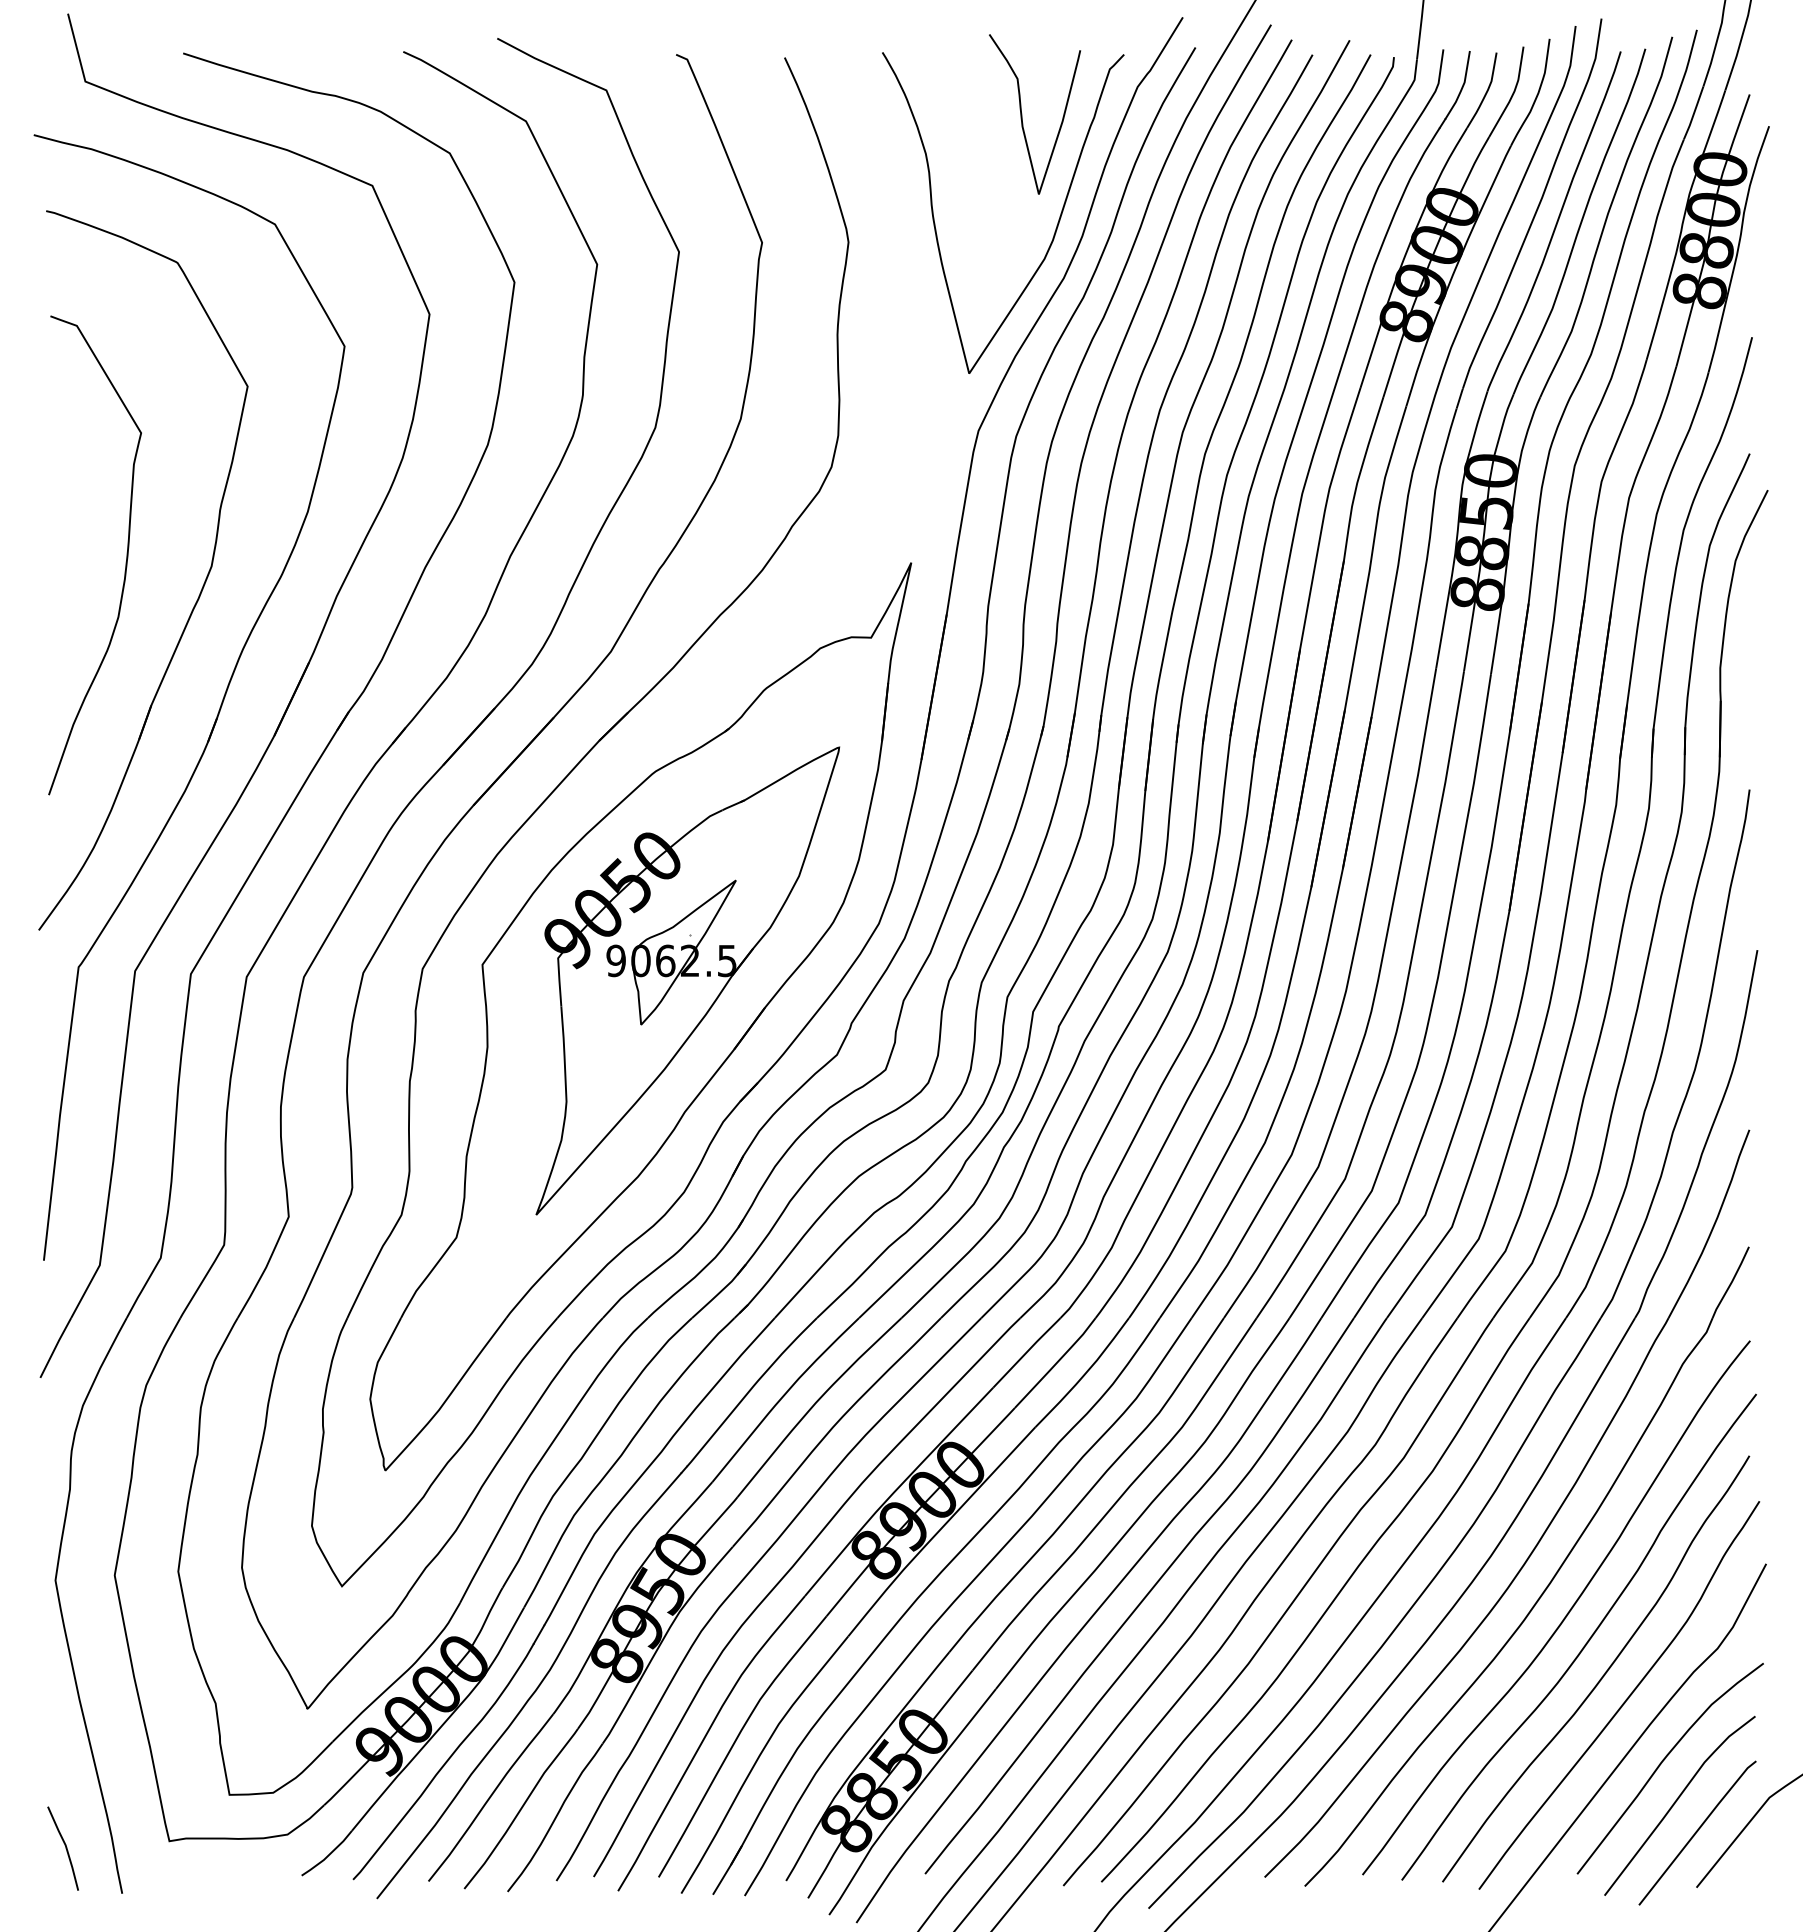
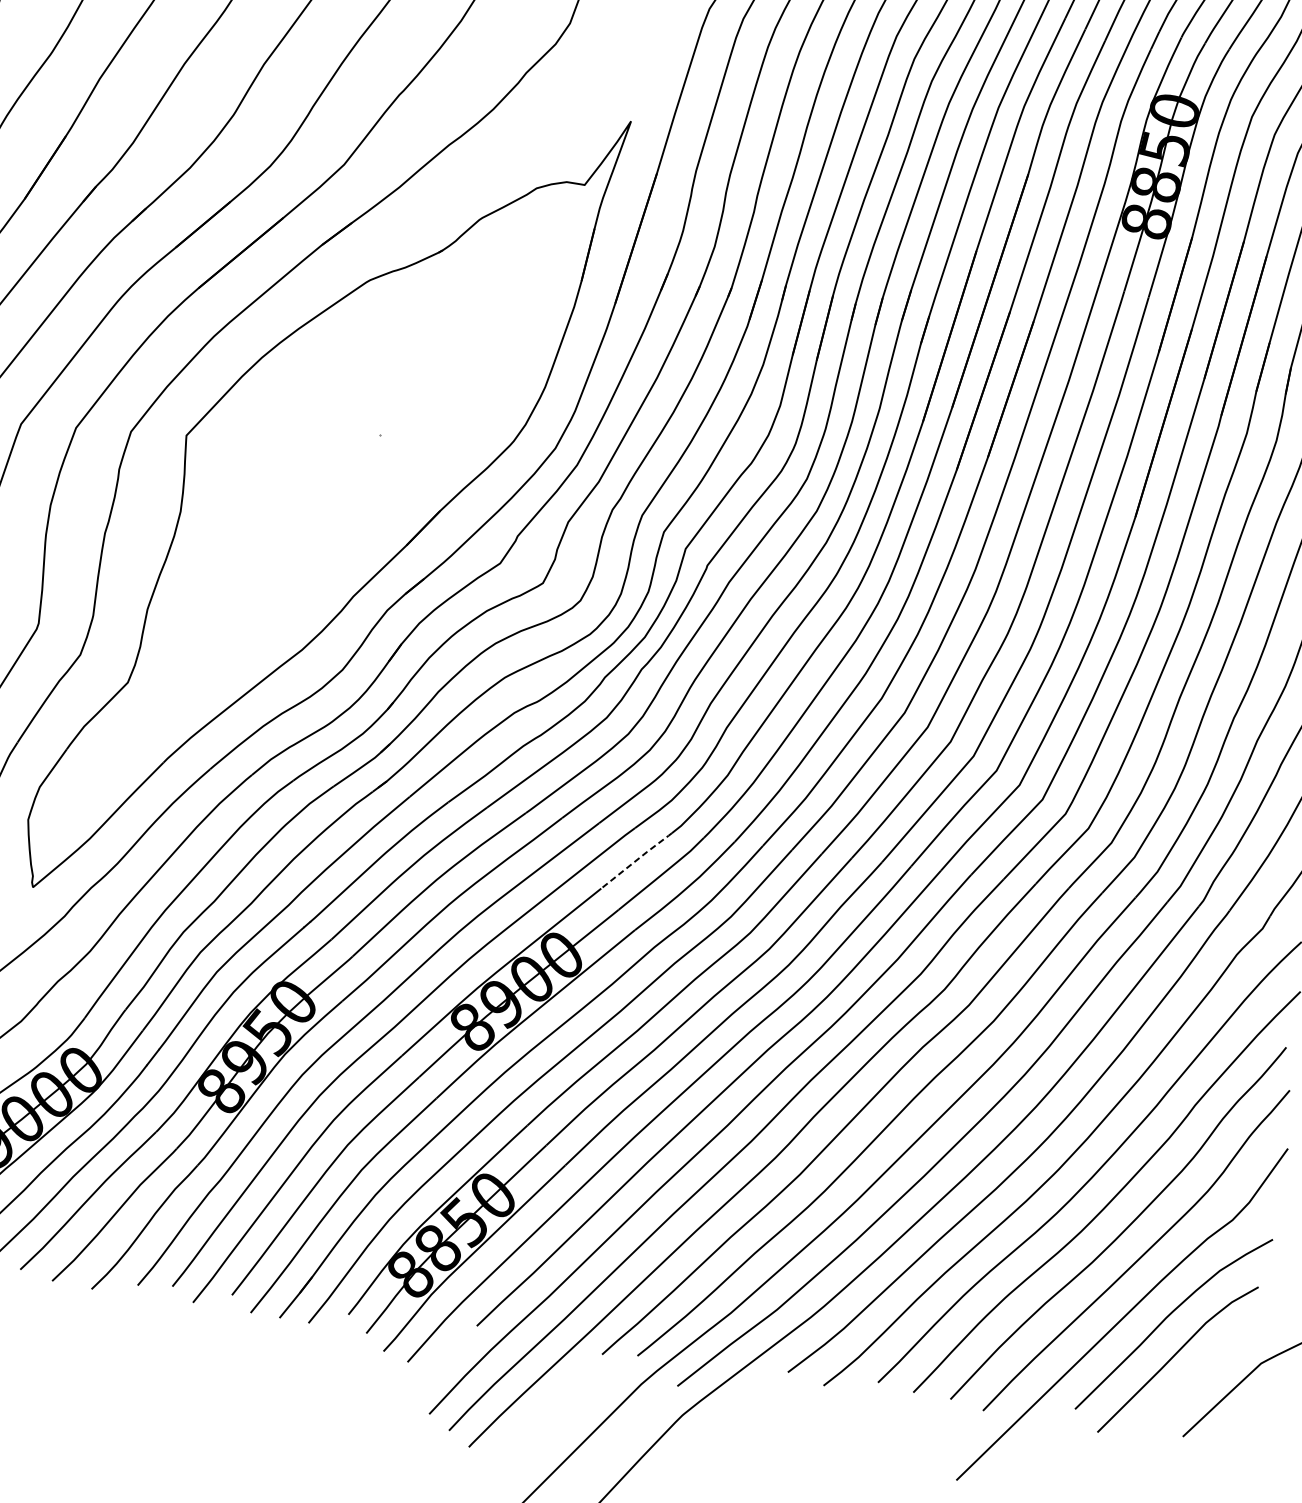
part: (687, 980) -> (372, 476), removed
line: (1027, 1351) -> (637, 859), solid -> dashed
line: (1697, 1832) -> (1190, 1386), removed

